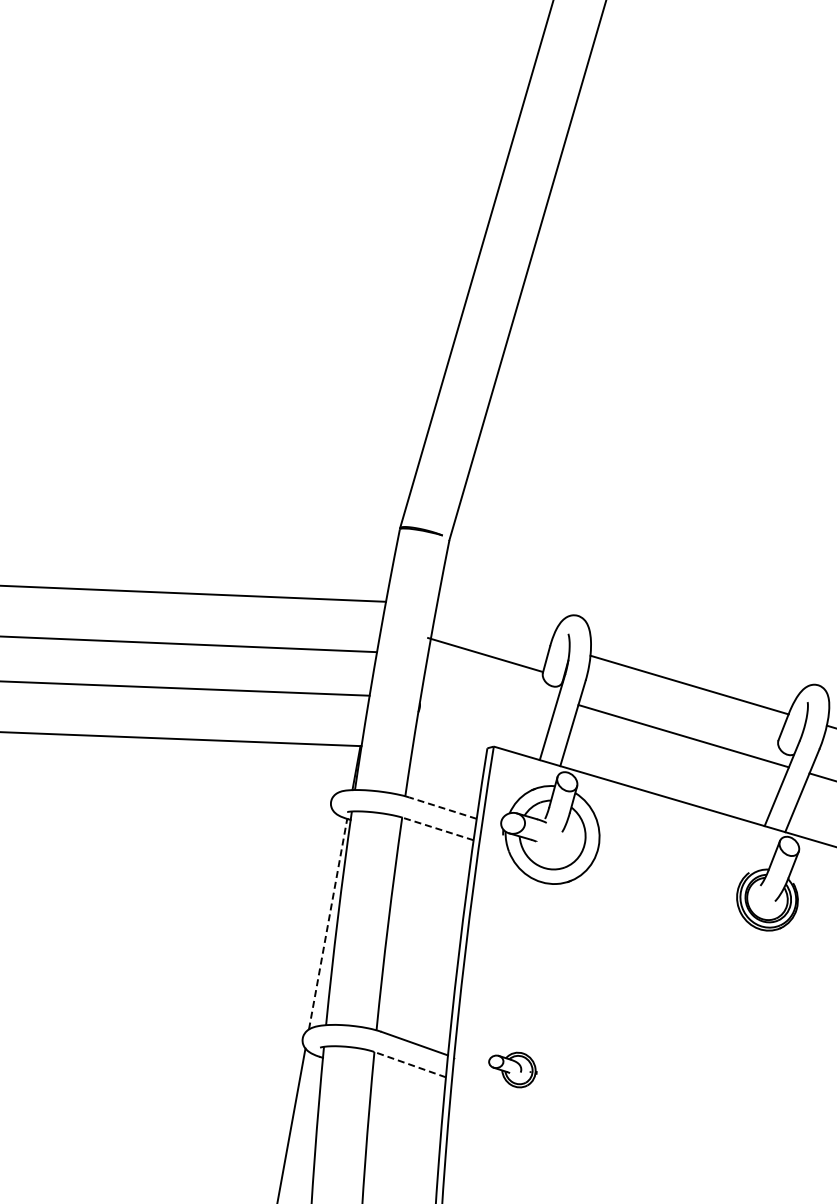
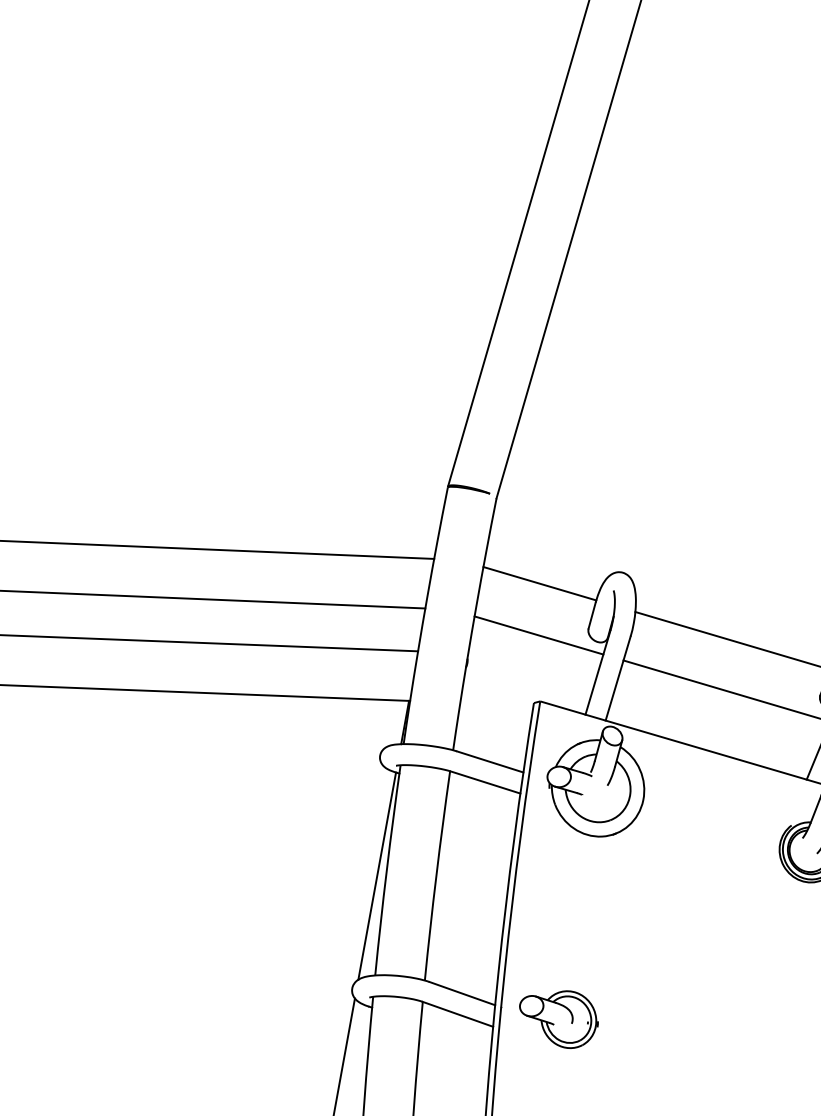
line: (485, 654) -> (539, 583), moved
line: (492, 679) -> (538, 635), added
line: (442, 807) -> (489, 761), dashed -> solid
line: (437, 828) -> (484, 781), dashed -> solid
line: (328, 924) -> (377, 876), dashed -> solid
line: (410, 1064) -> (458, 1014), dashed -> solid
part: (512, 1069) -> (558, 1019), size x1.67

